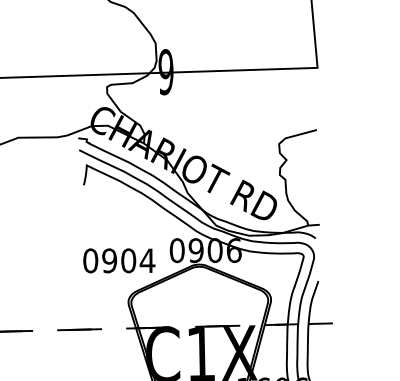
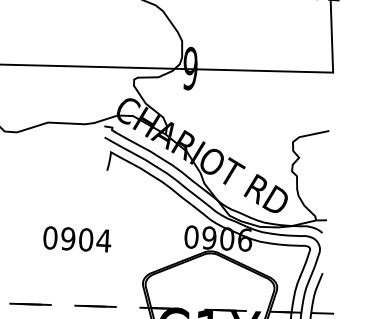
text: (119, 260) -> (77, 239), moved

